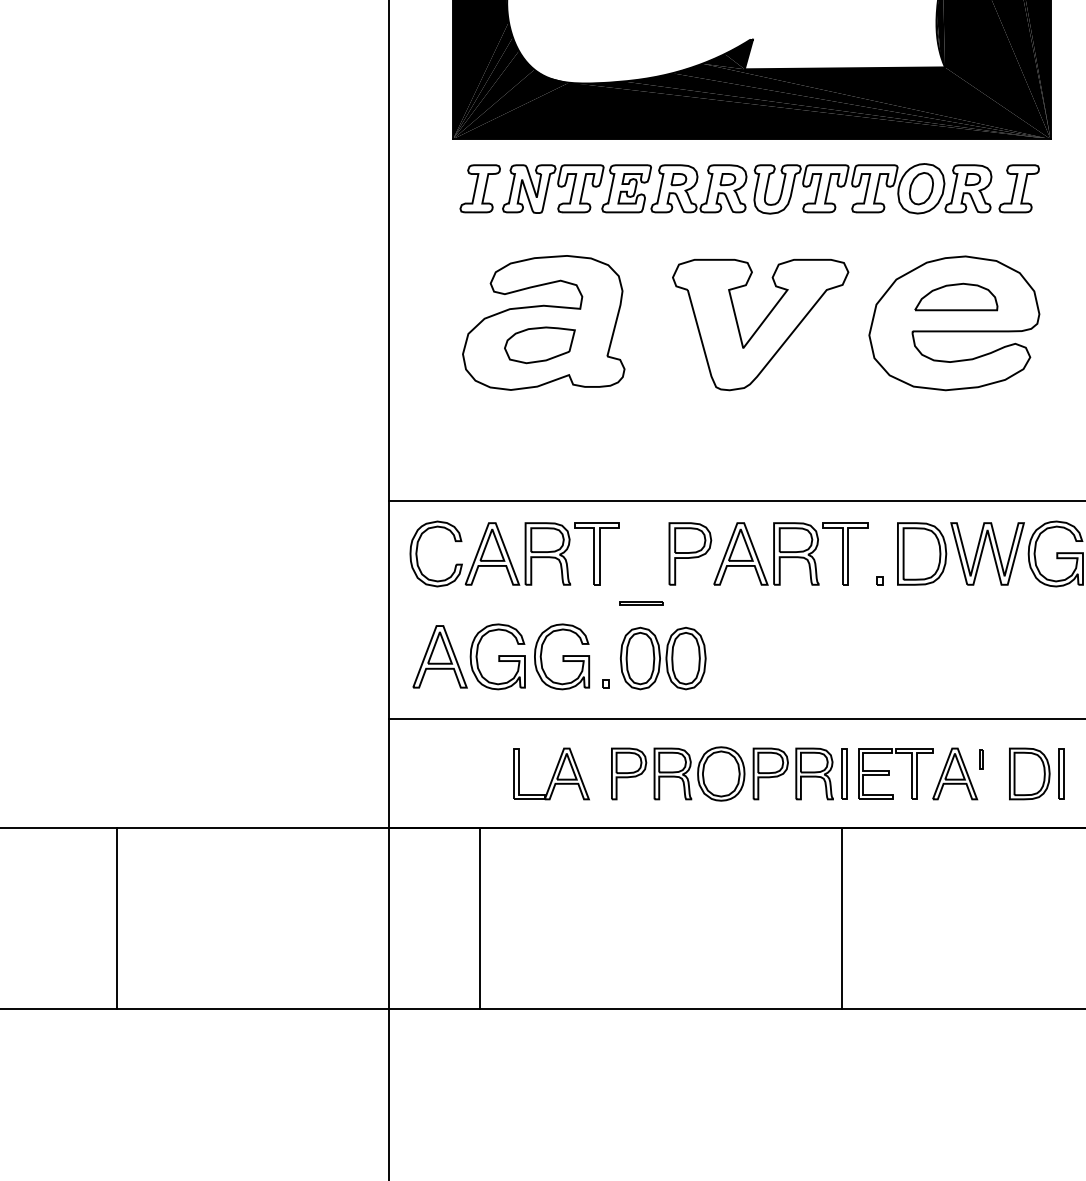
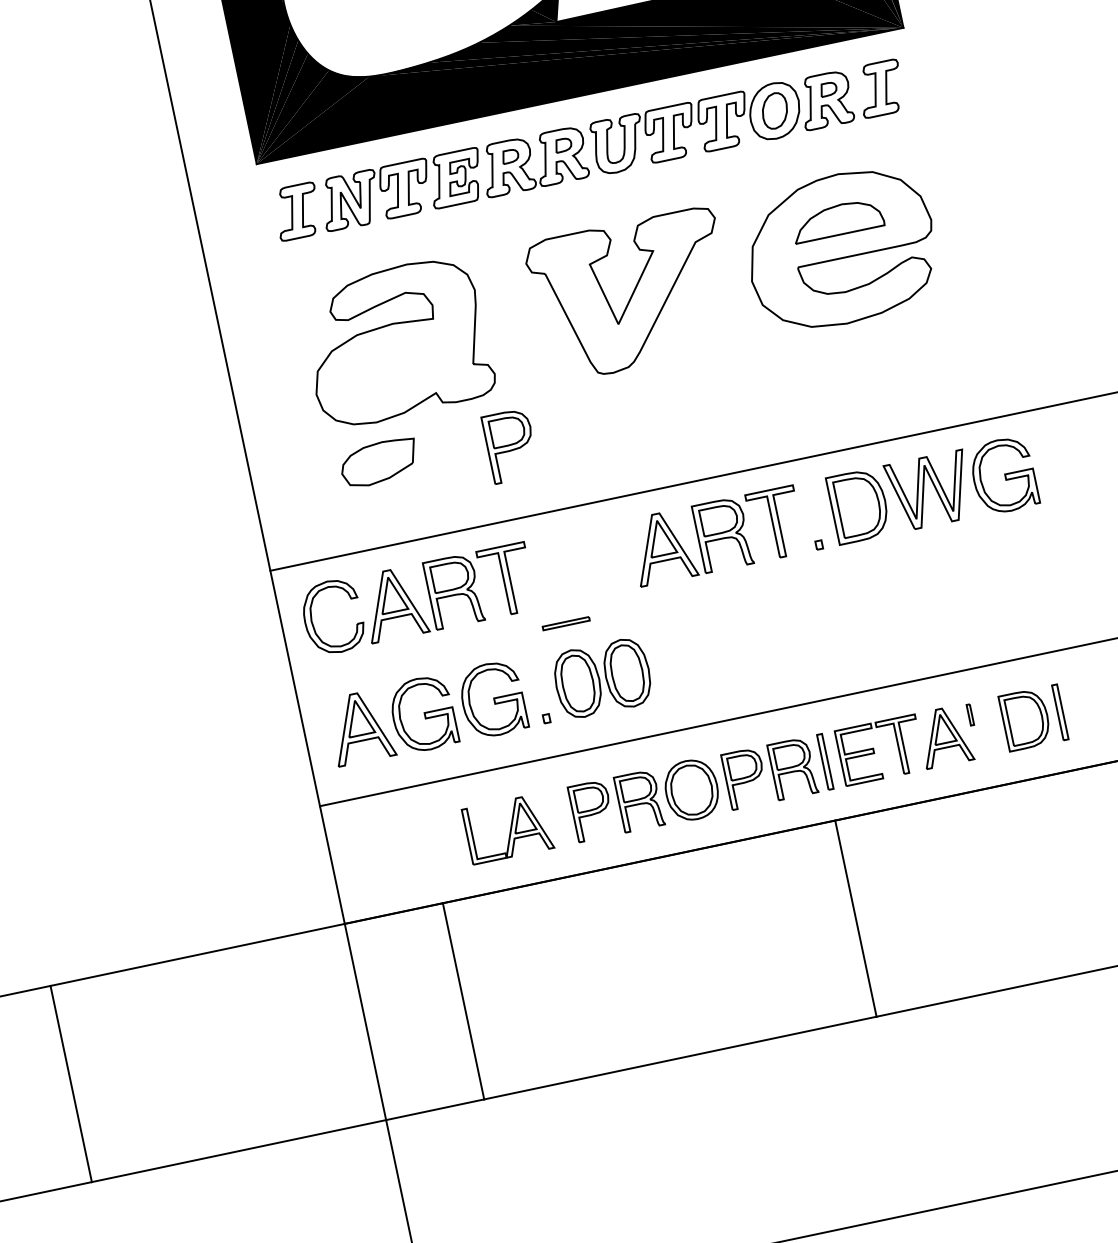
part: (539, 345) -> (379, 463), moved
part: (690, 553) -> (510, 445), moved

